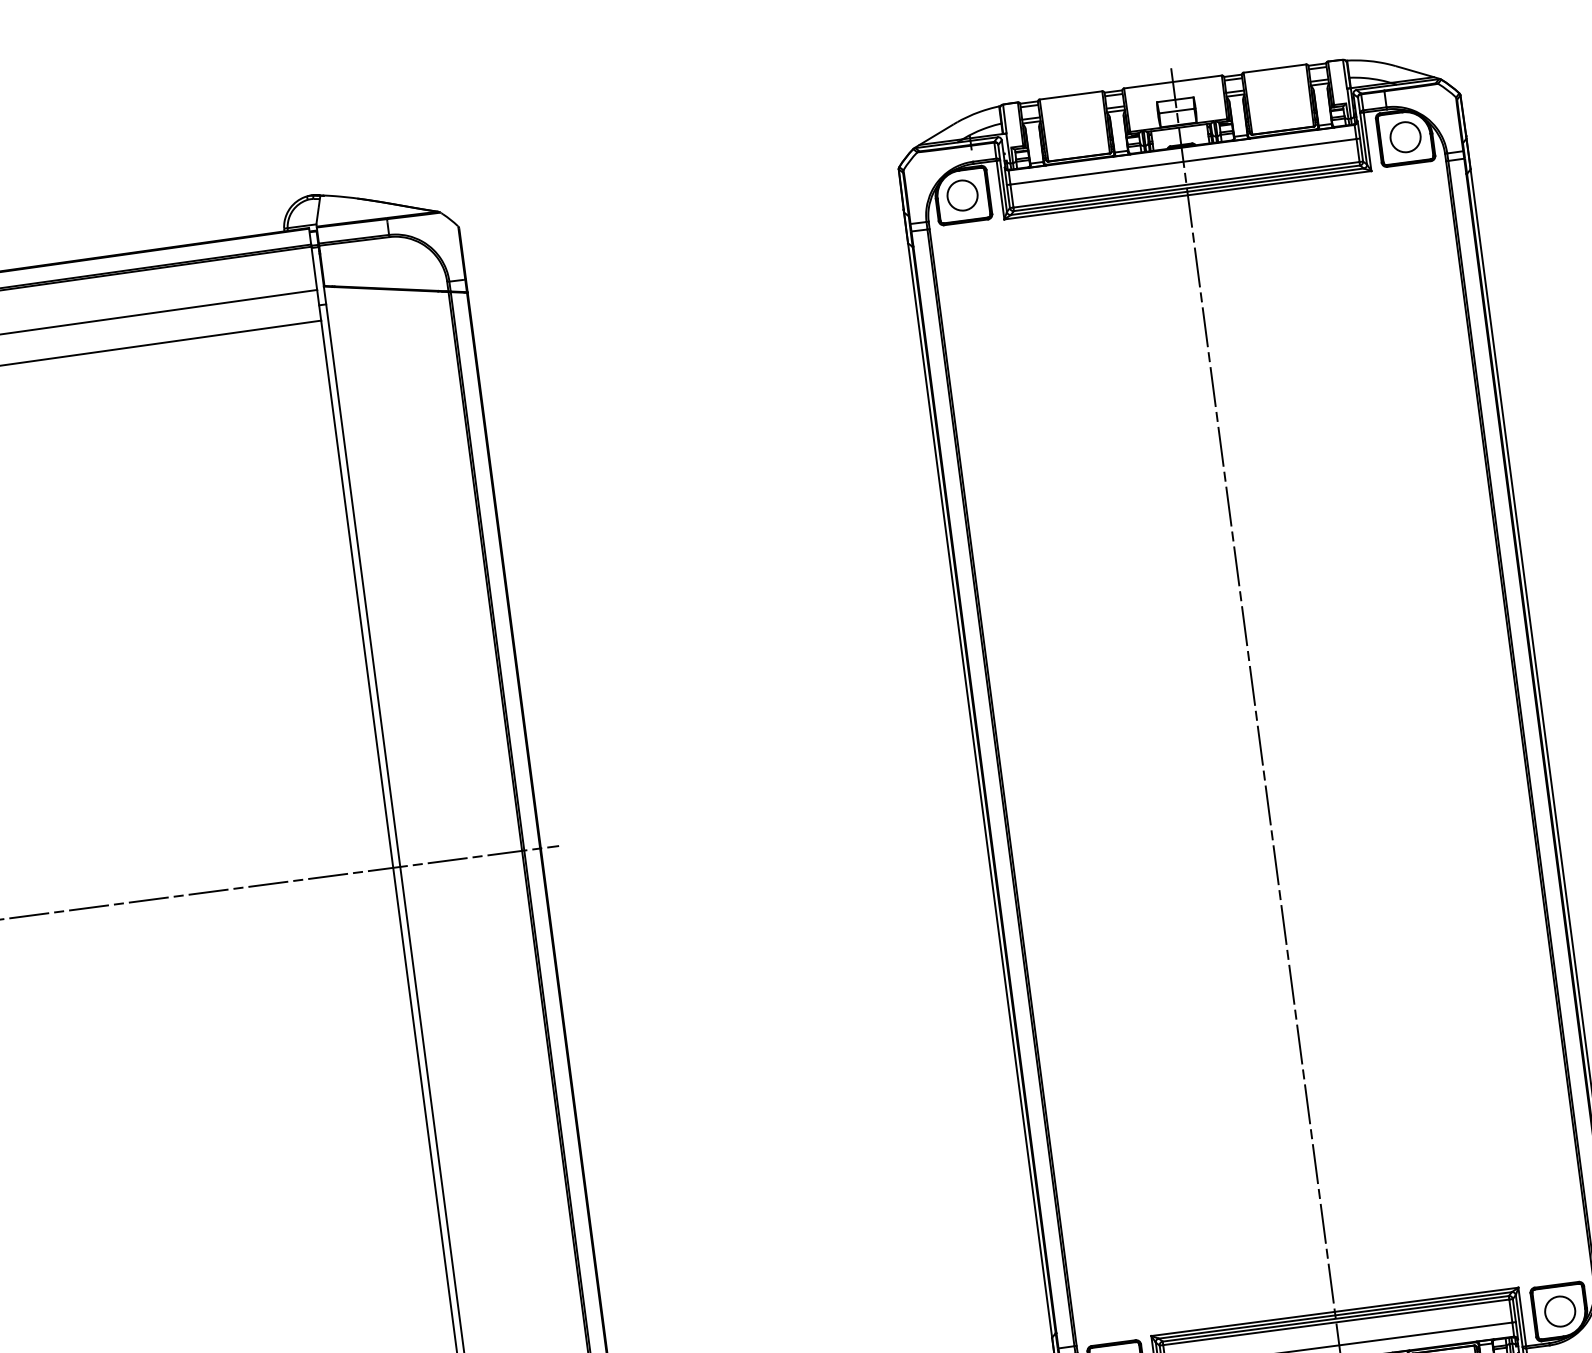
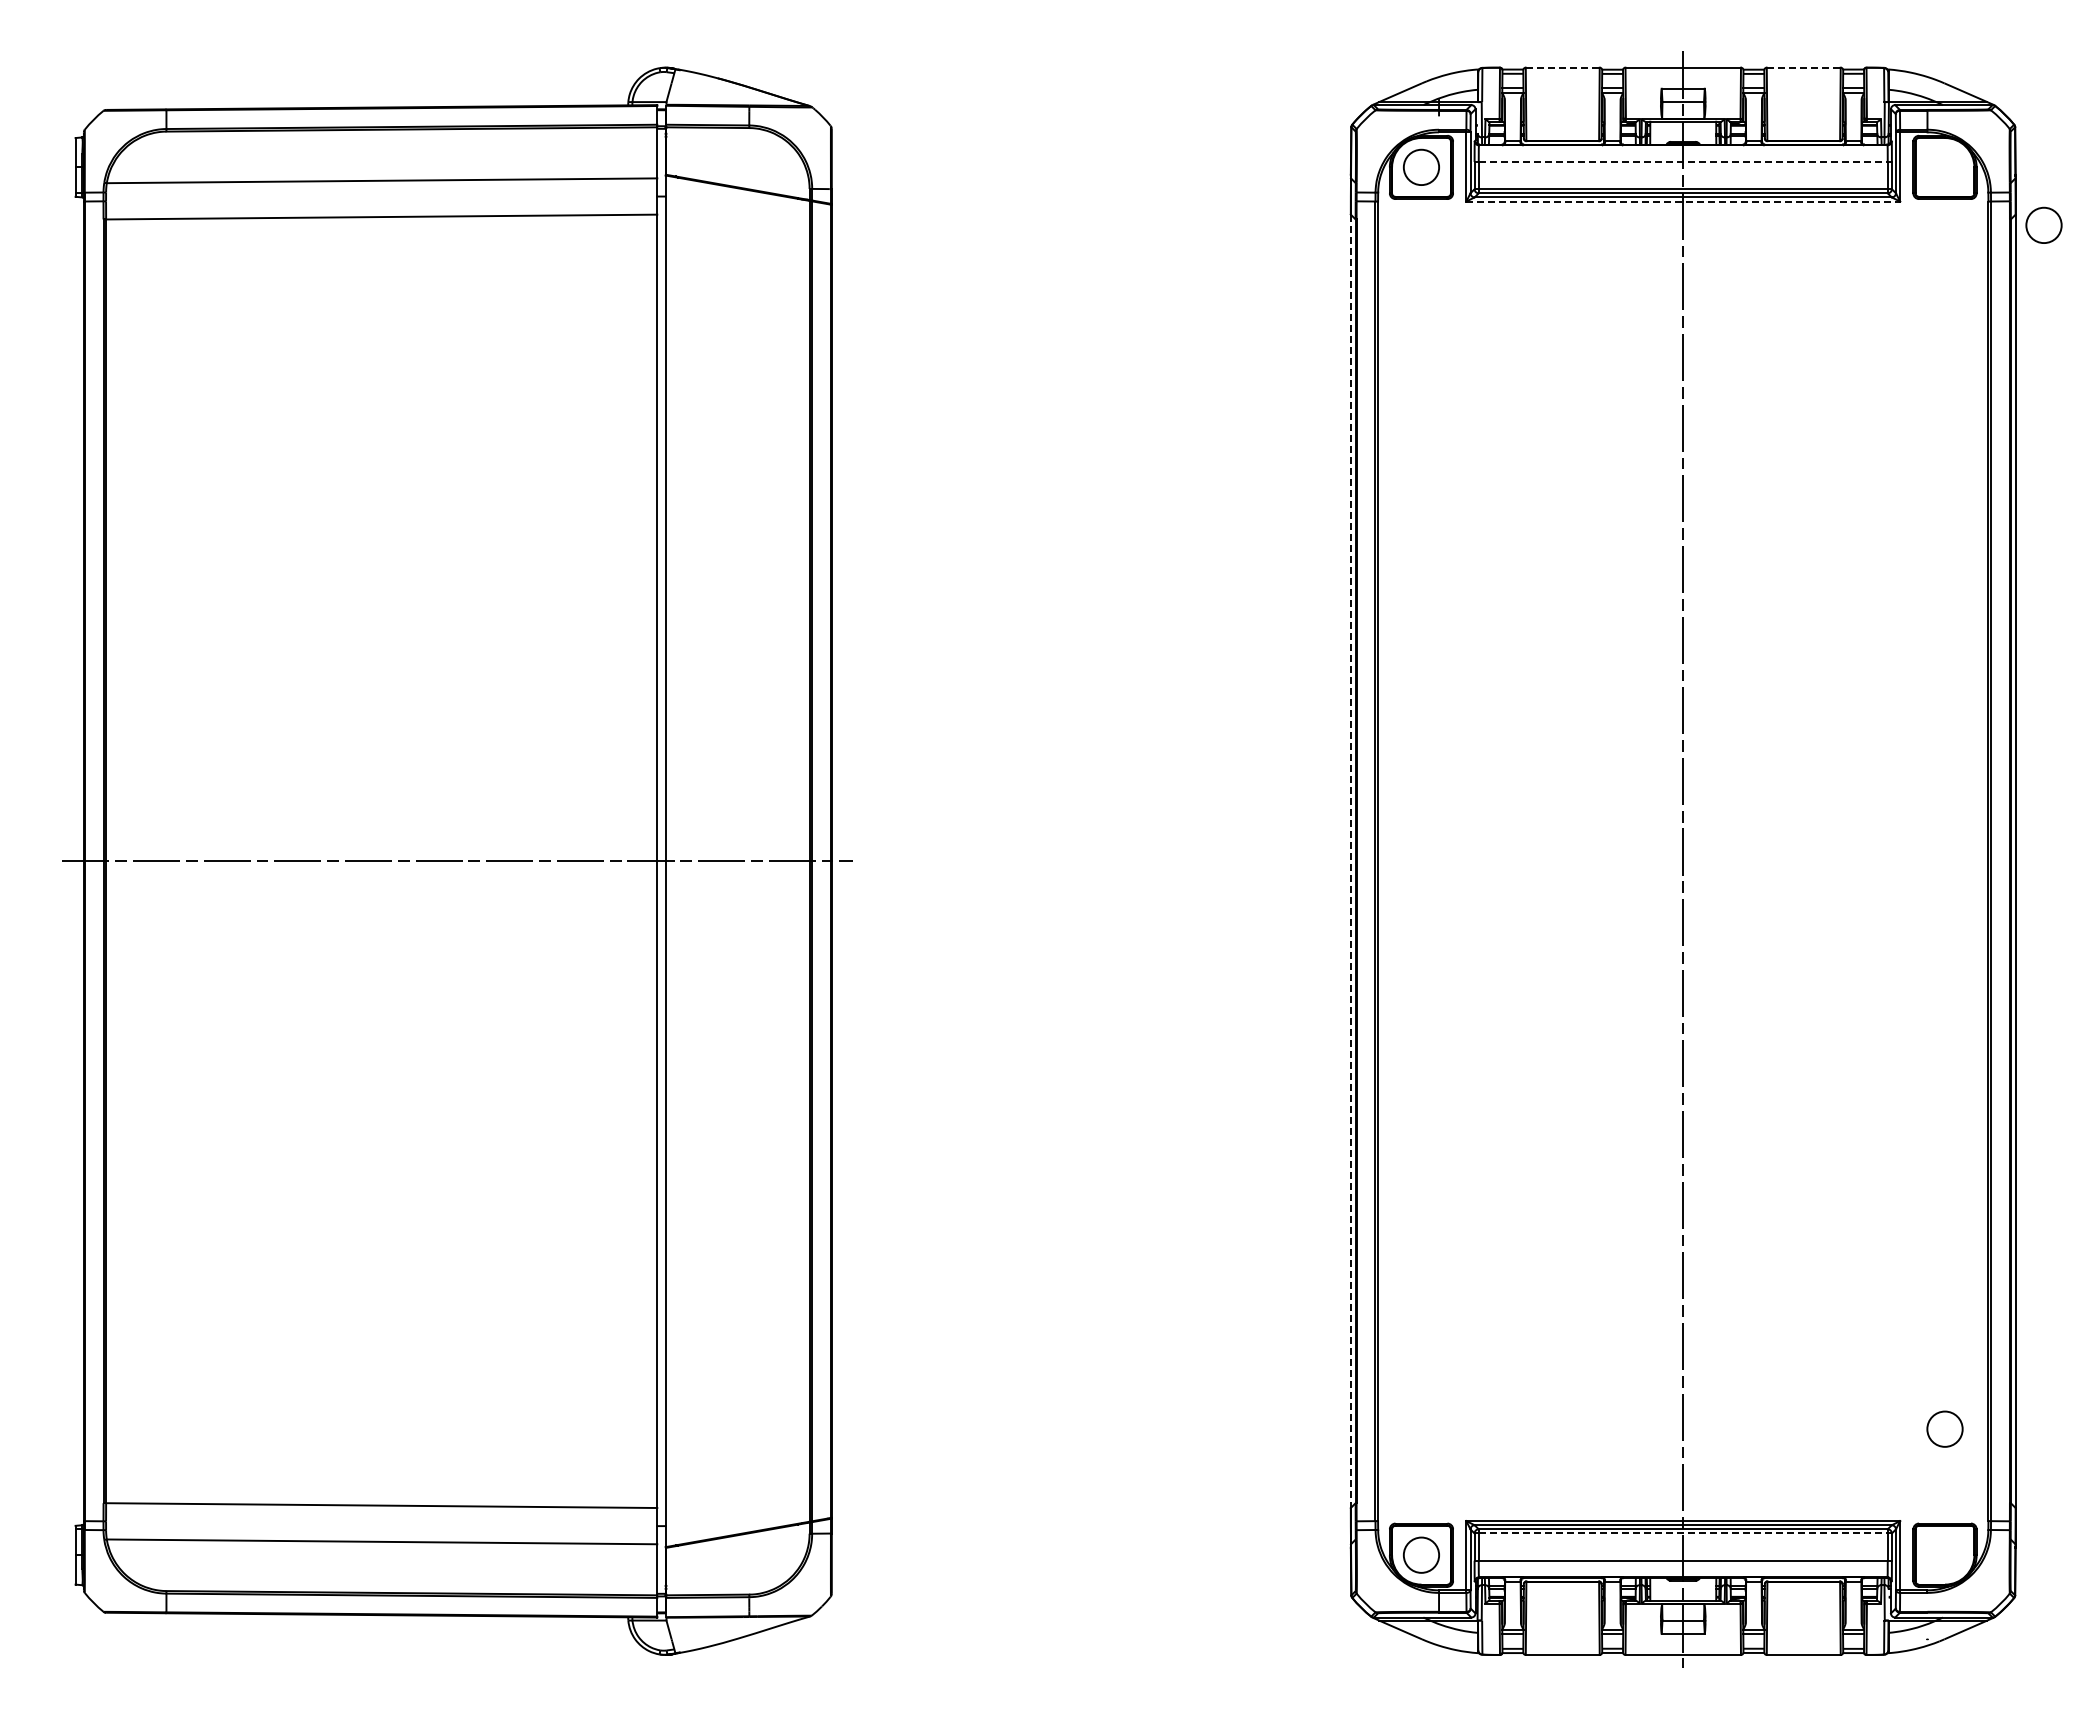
line: (1274, 68) -> (1803, 67), solid -> dashed
line: (1070, 95) -> (1562, 67), solid -> dashed
circle: (1405, 136) -> (2043, 224), moved
line: (1183, 162) -> (1683, 162), solid -> dashed
line: (1188, 195) -> (1683, 201), solid -> dashed
line: (979, 790) -> (1350, 861), solid -> dashed
circle: (1559, 1311) -> (1944, 1428), moved
line: (1336, 1322) -> (1683, 1533), solid -> dashed

